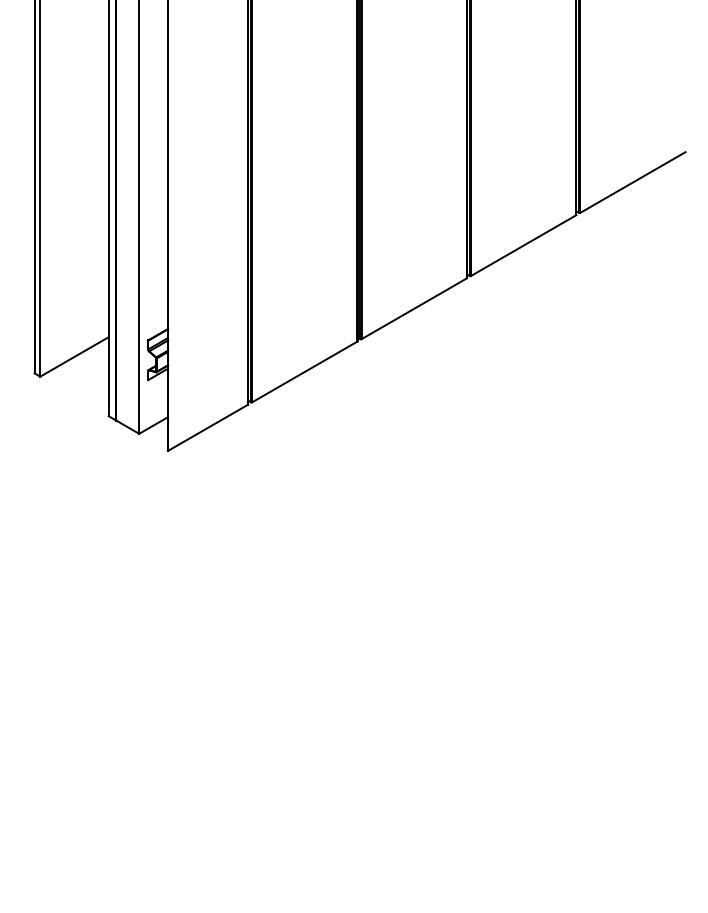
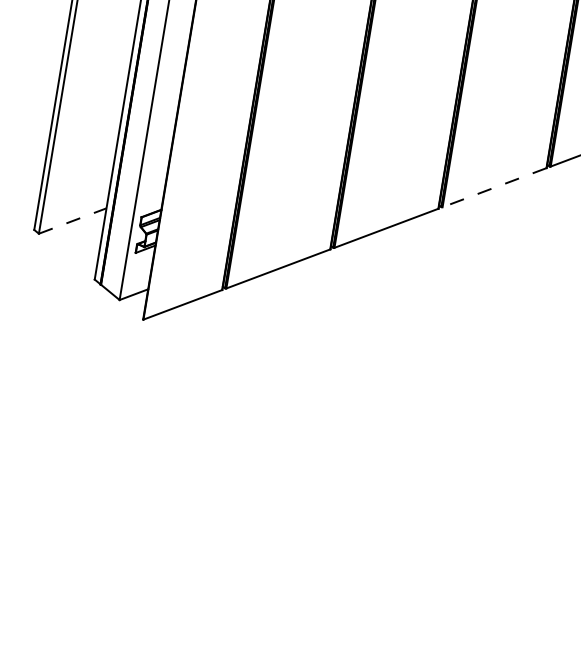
line: (523, 245) -> (494, 187), solid -> dashed
line: (74, 356) -> (72, 220), solid -> dashed

